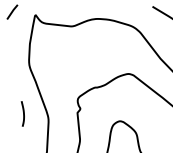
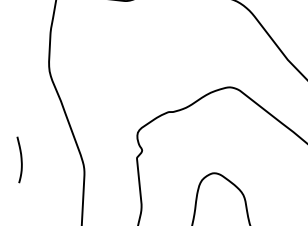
curve: (23, 113) -> (20, 159), moved

